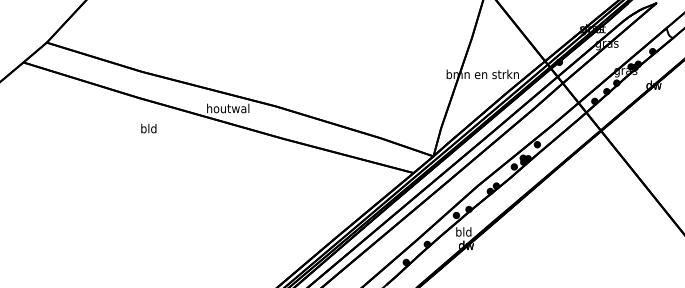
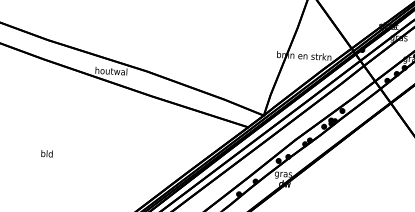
text: (148, 128) -> (46, 153), moved
text: (463, 233) -> (283, 174), bld -> gras

